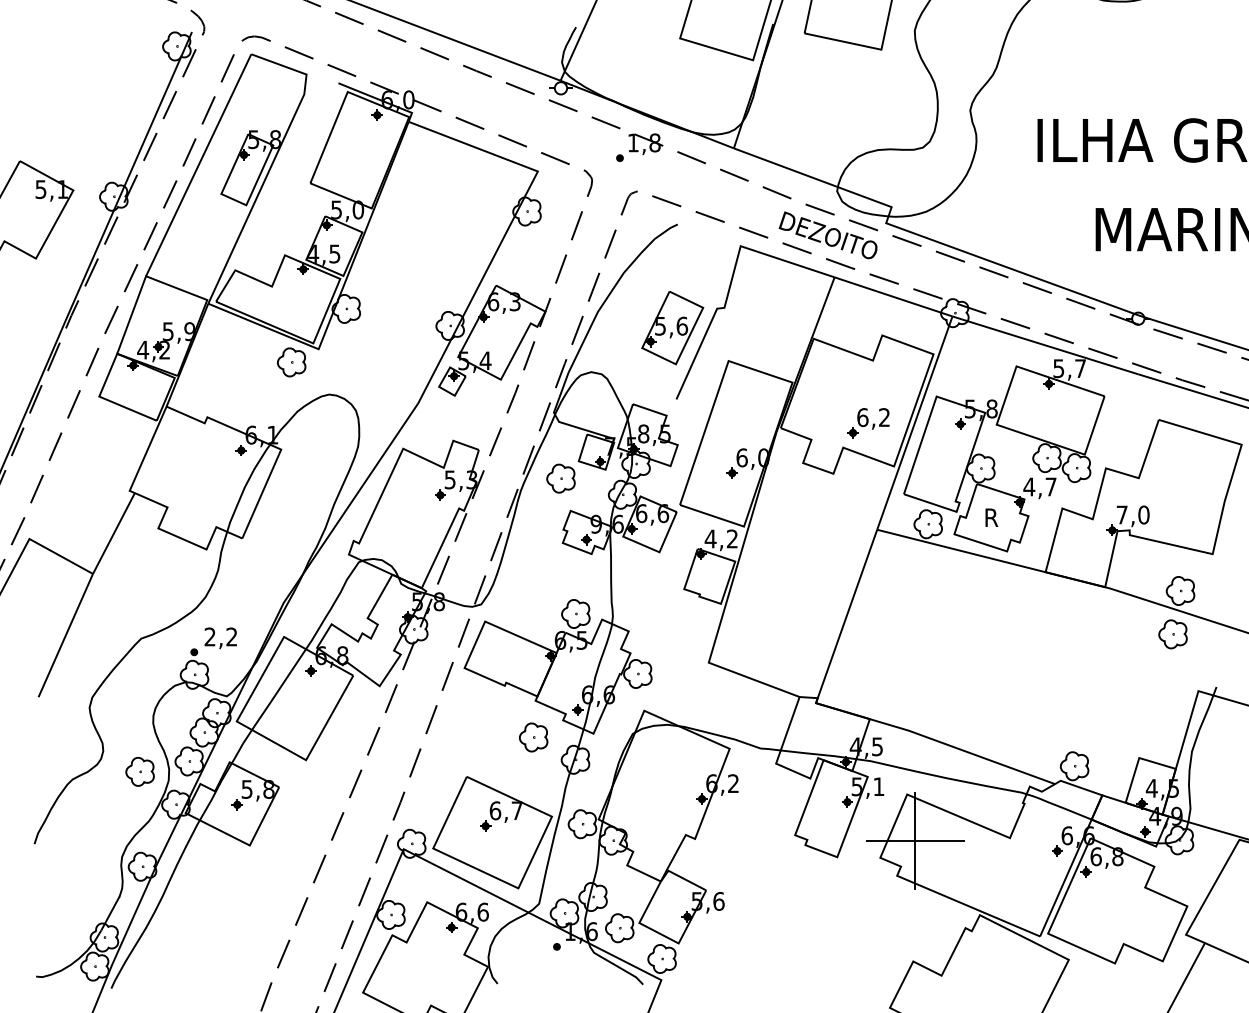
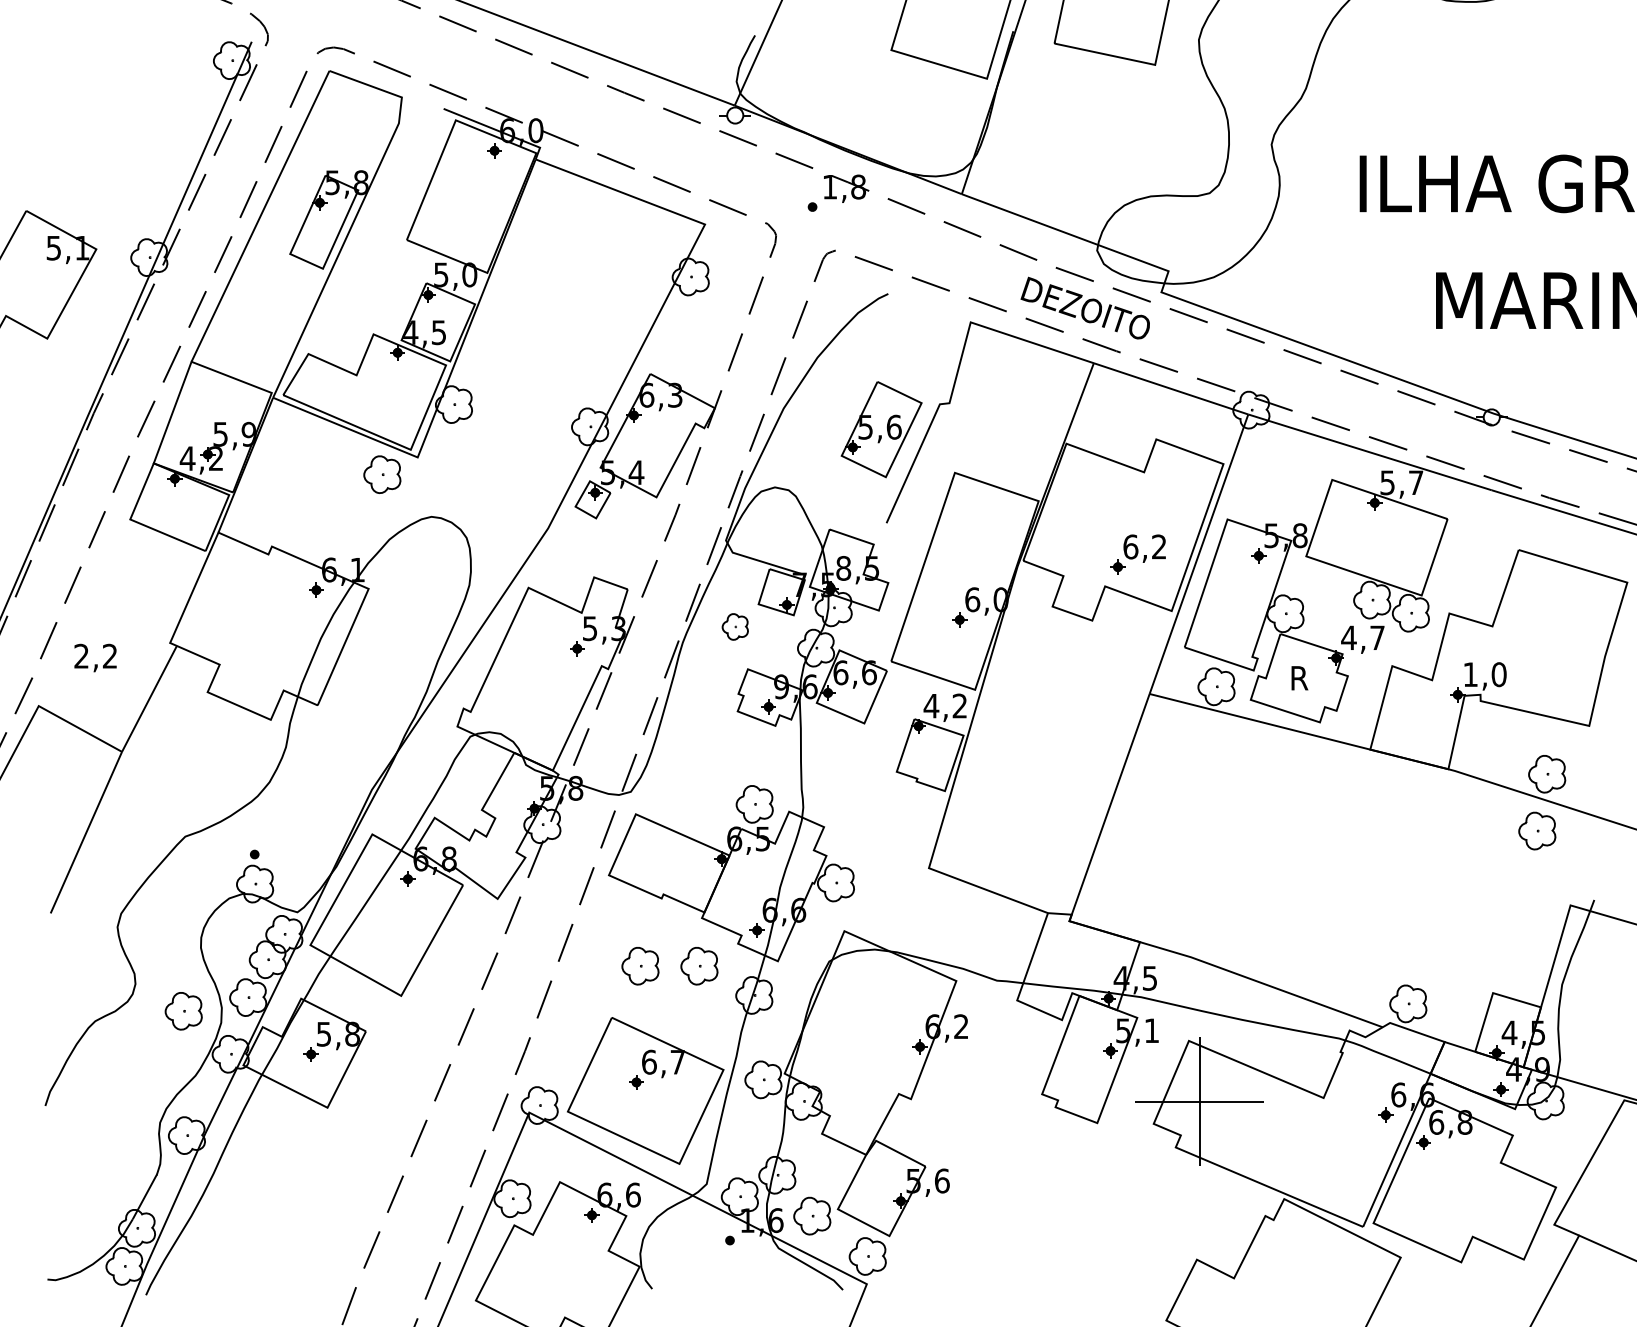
part: (560, 478) -> (734, 626), size x0.7
text: (1121, 514) -> (1469, 673), 7,0 -> 1,0
text: (220, 638) -> (95, 658), moved
part: (488, 737) -> (640, 966), added

